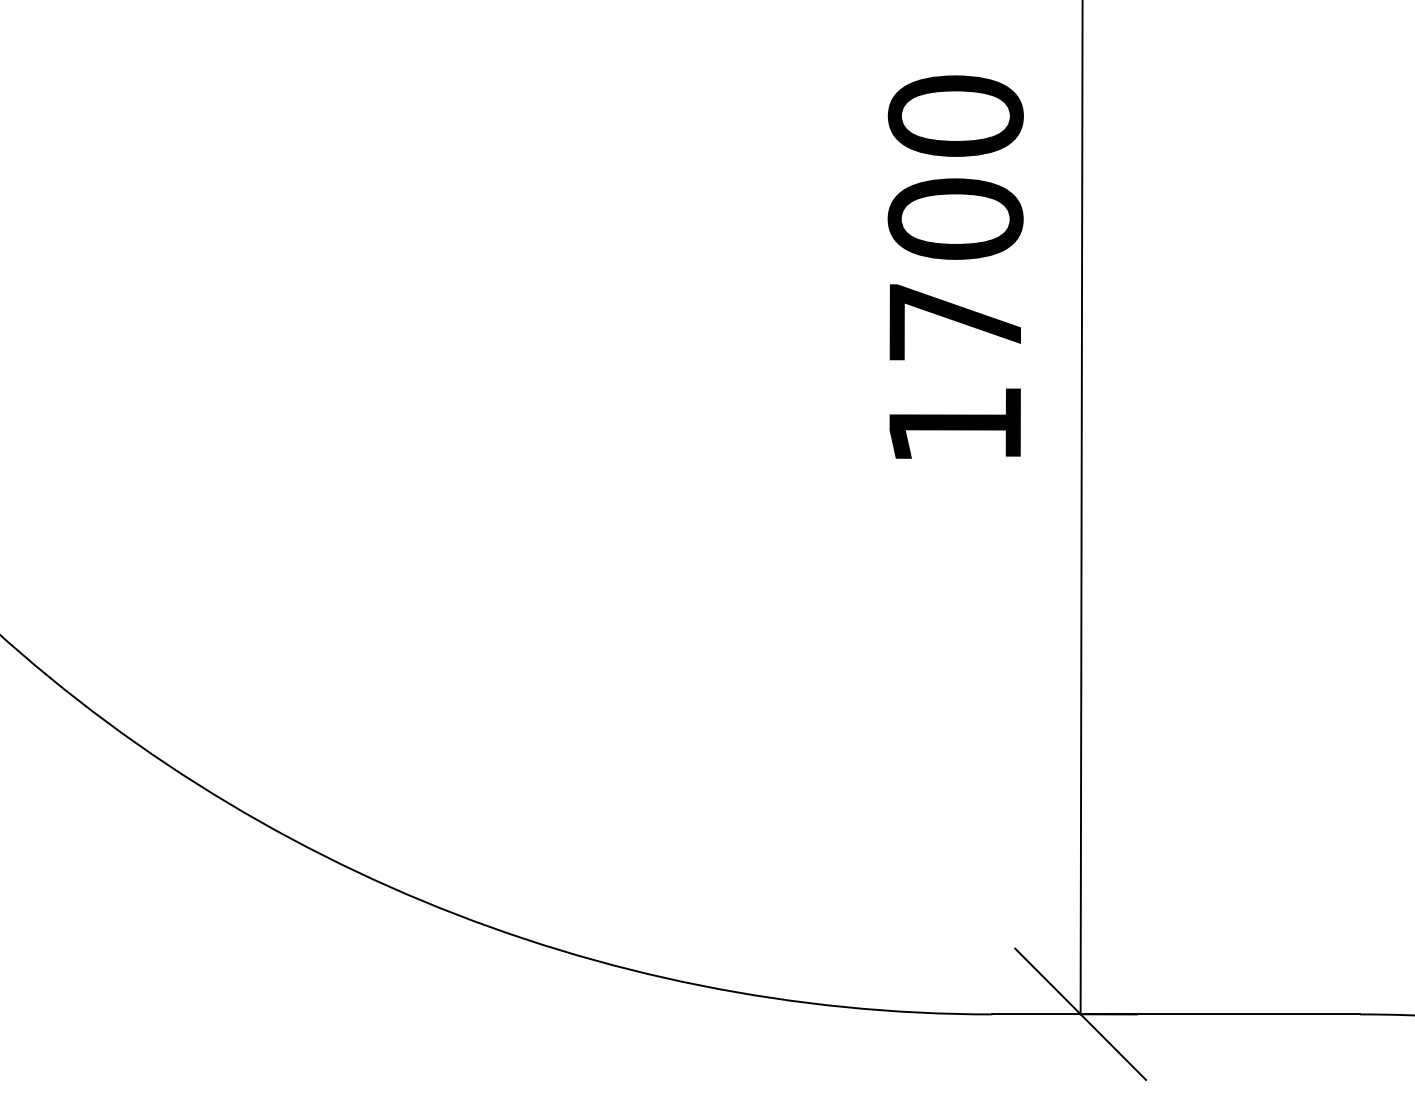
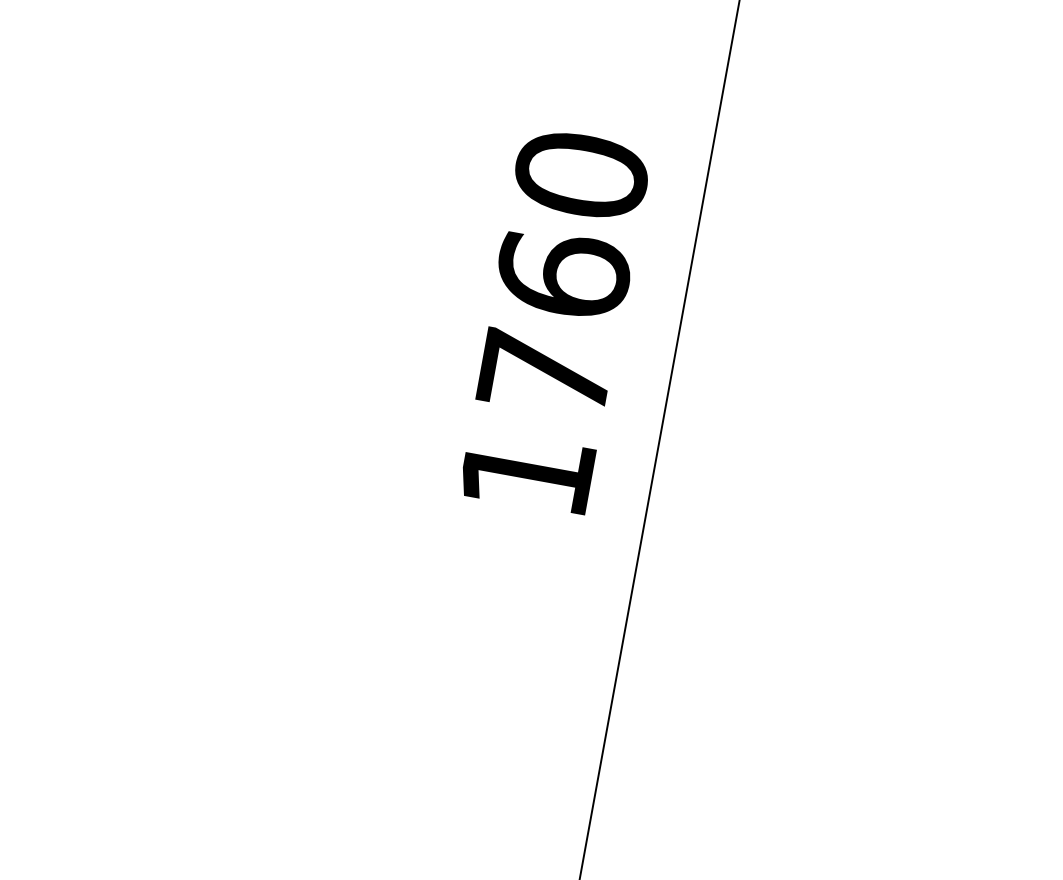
text: (955, 218) -> (563, 274), 1700 -> 1760

